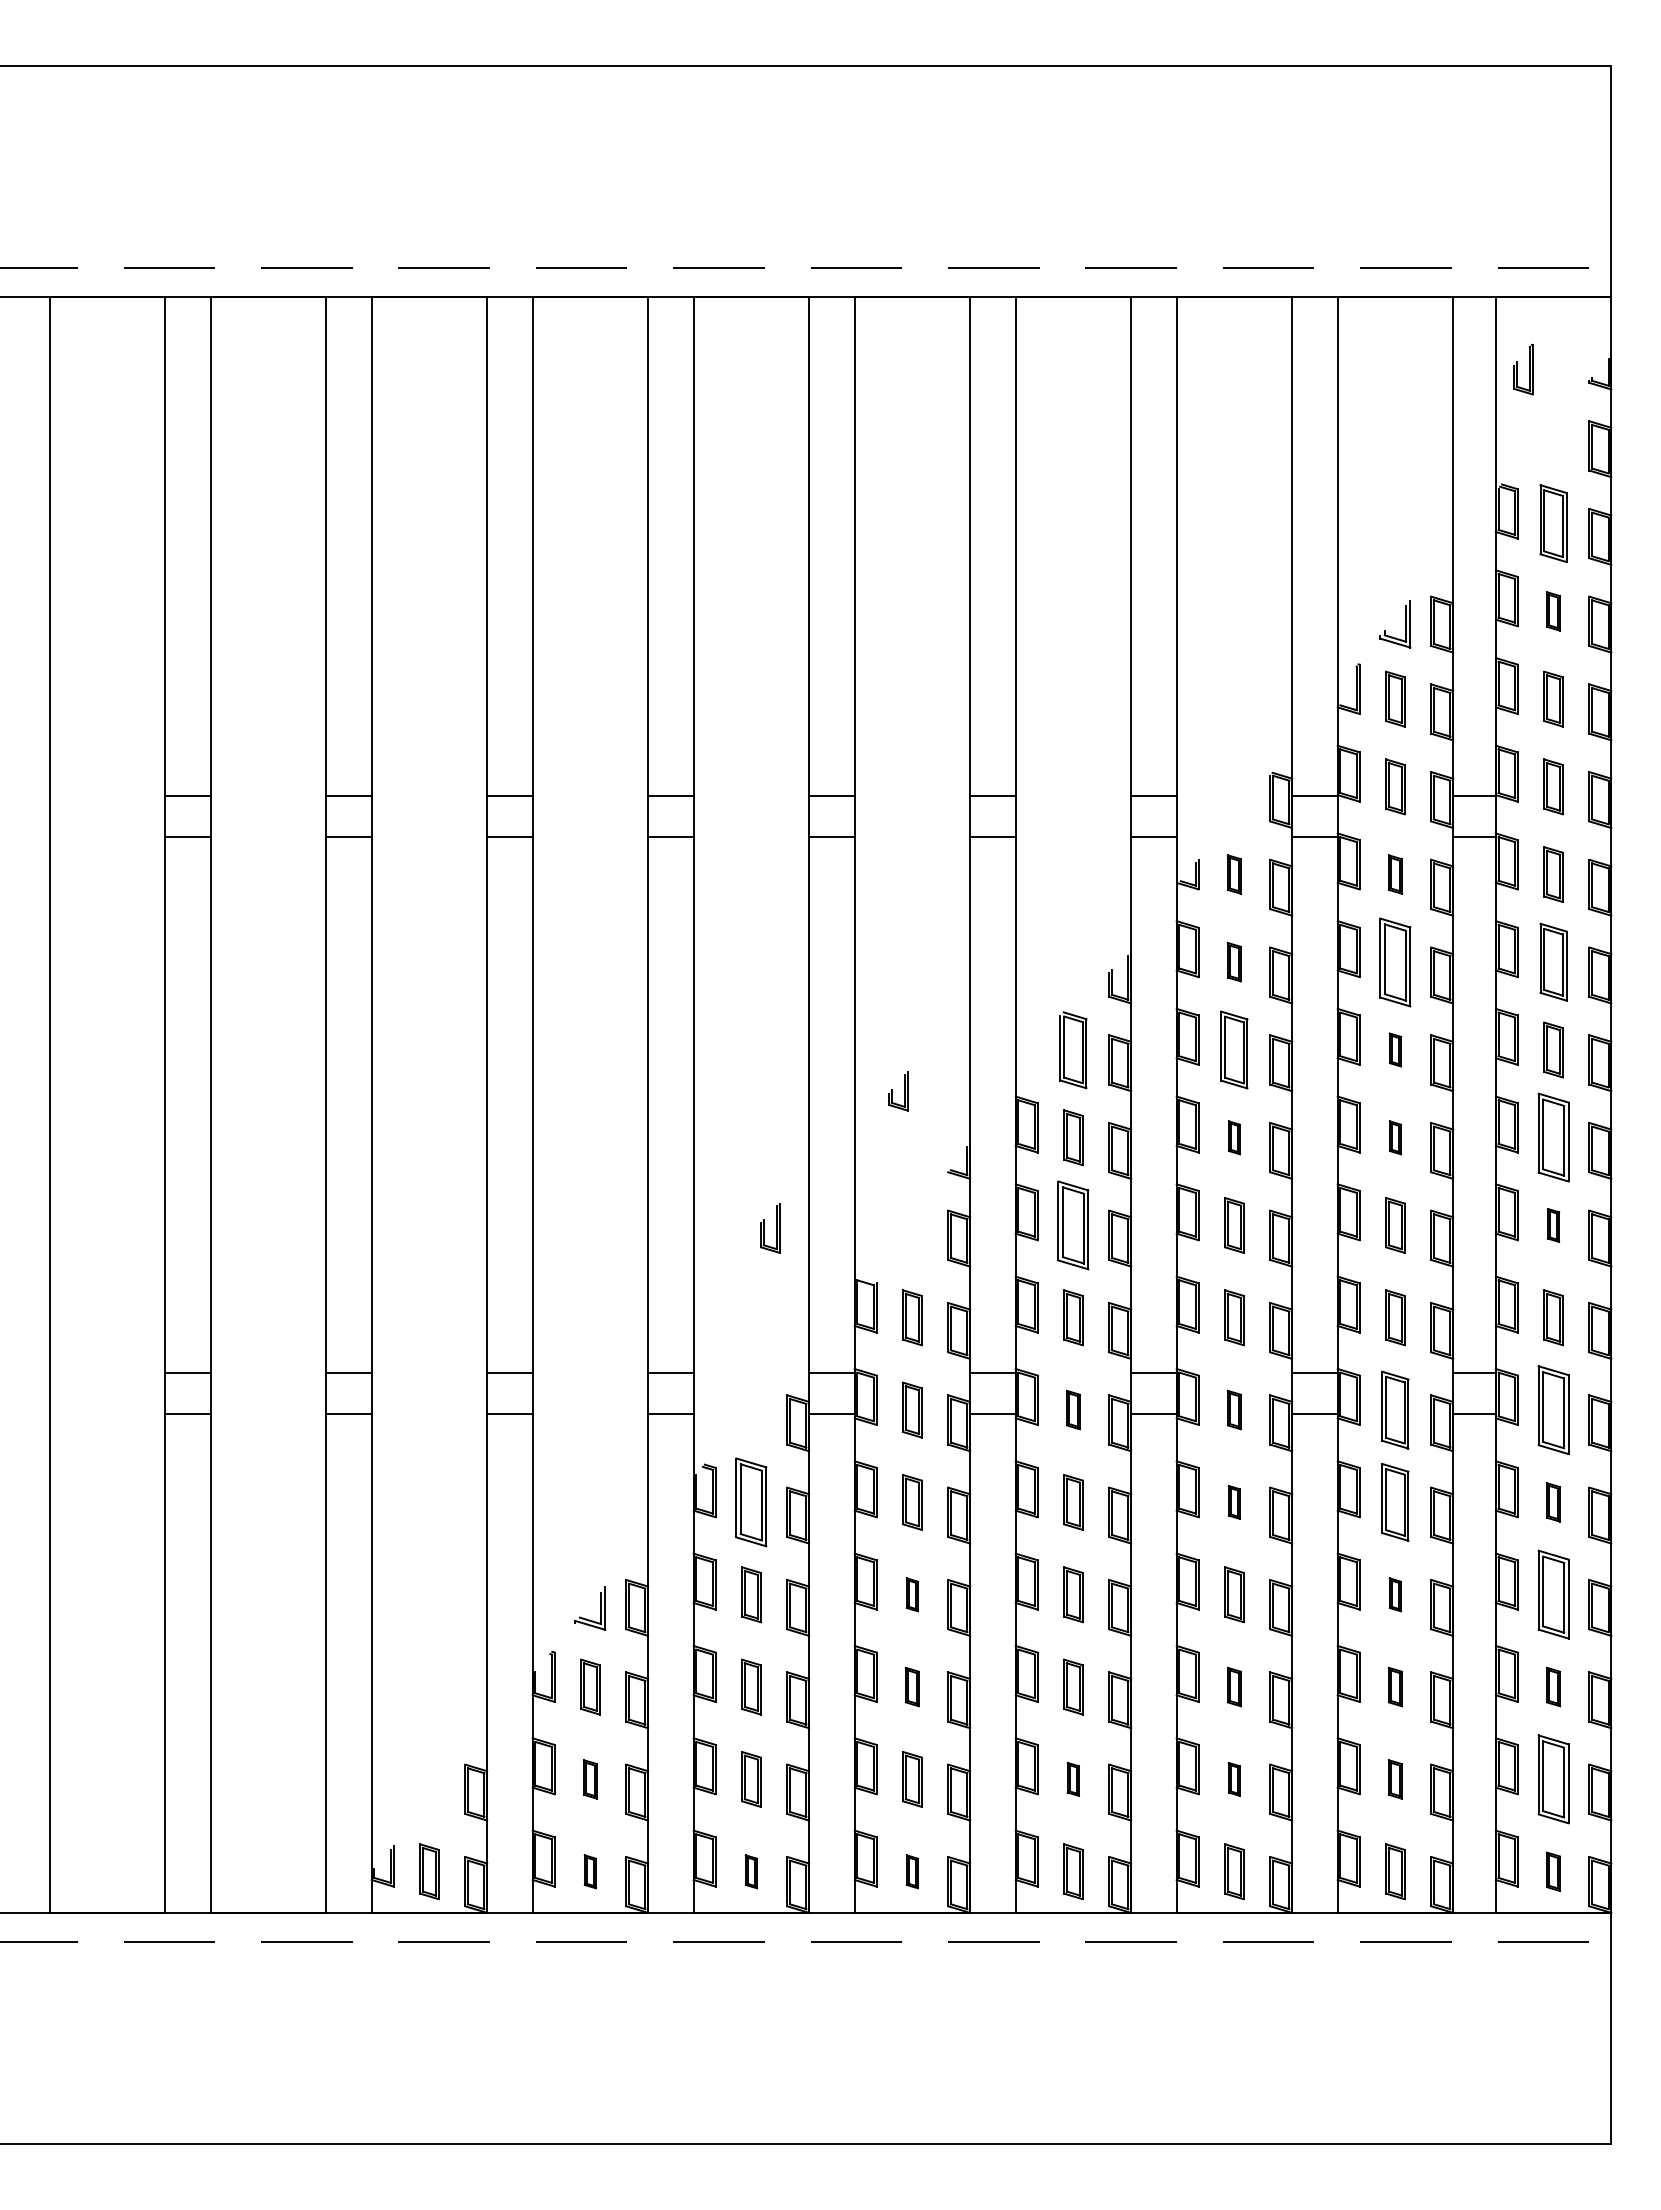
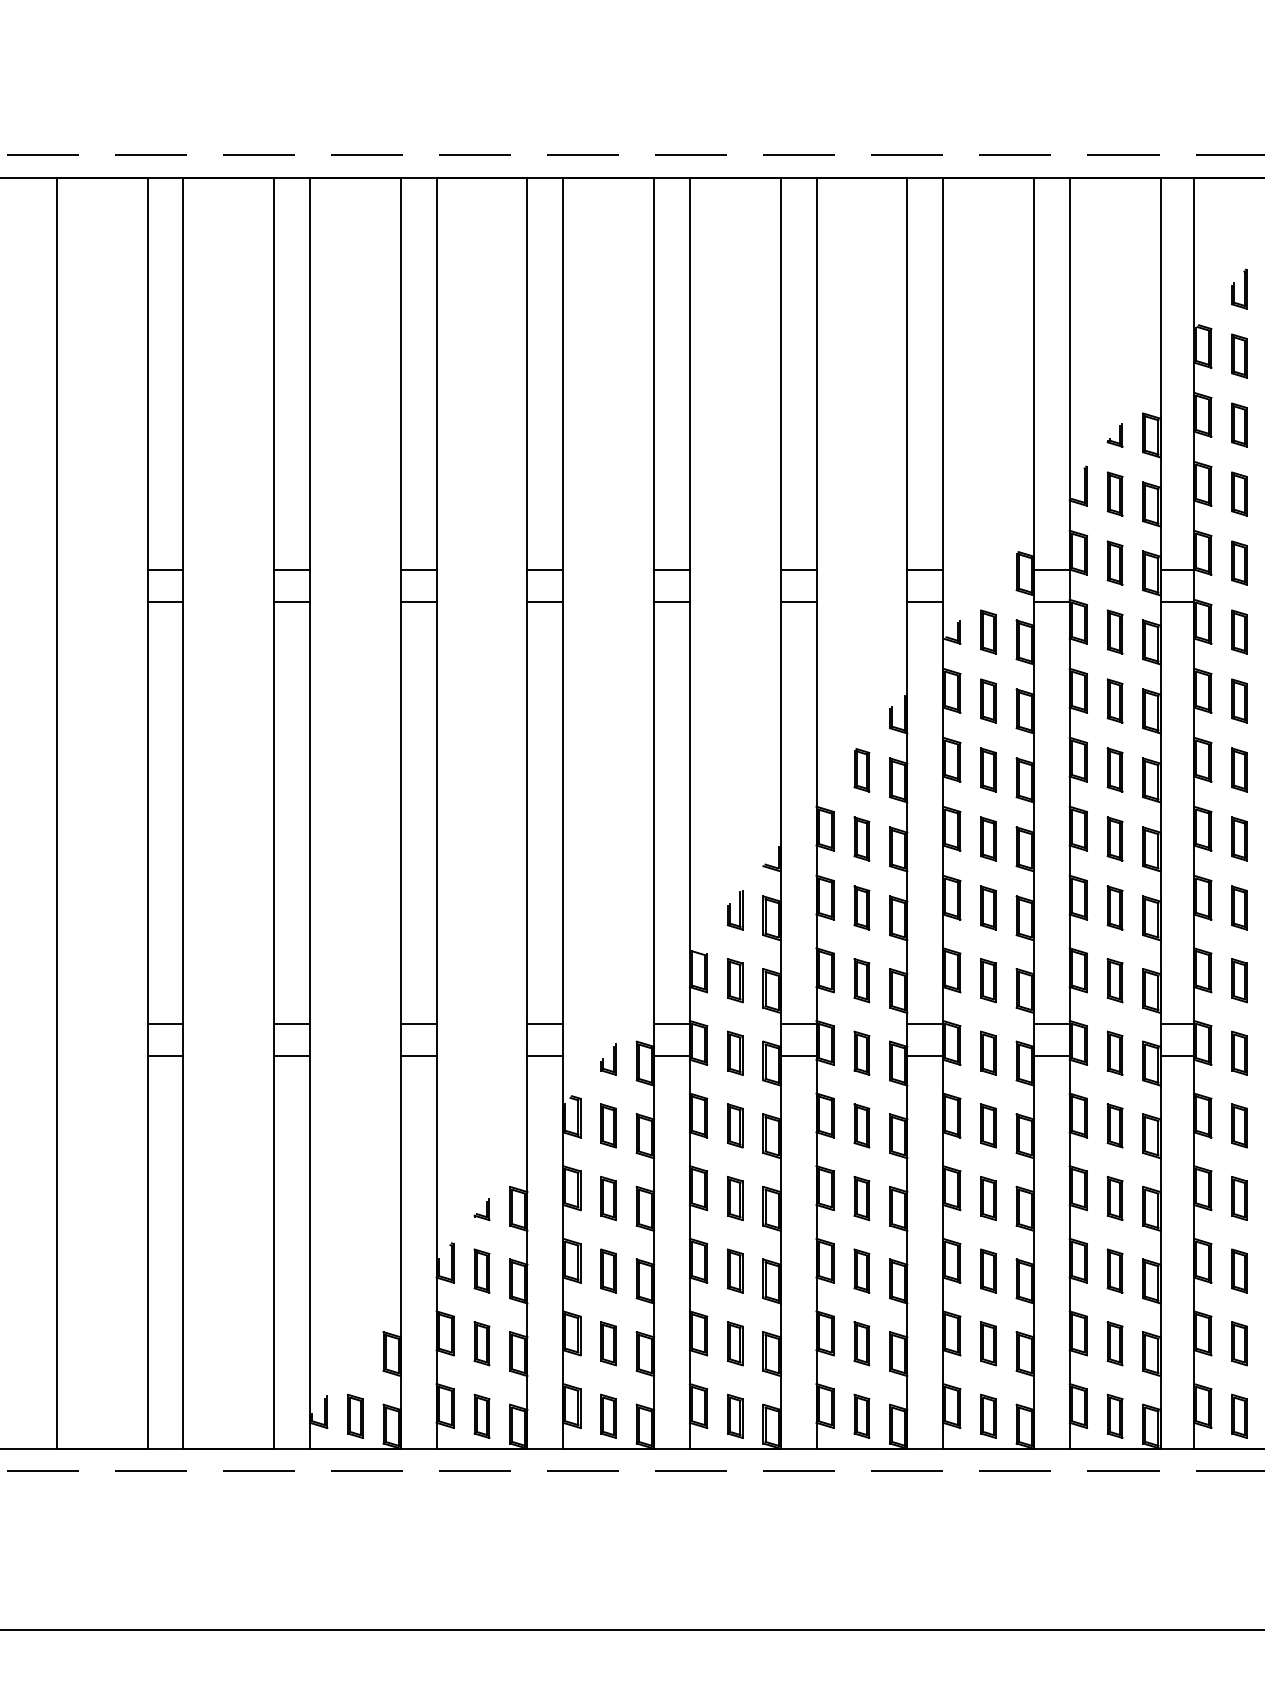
part: (1523, 369) -> (1239, 289), moved
part: (1553, 523) -> (1239, 355), size x0.71
part: (1553, 611) -> (1239, 425), size x1.43
part: (1395, 624) -> (1115, 435), size x0.62
part: (1234, 874) -> (988, 632), size x1.43
part: (1395, 874) -> (1115, 632), size x1.43
part: (1234, 961) -> (988, 700), size x1.43
part: (1395, 961) -> (1115, 700), size x0.62
part: (1553, 962) -> (1239, 701), size x0.71
part: (1234, 1049) -> (988, 769), size x0.71
part: (1395, 1049) -> (1115, 769), size x1.67
part: (1073, 1050) -> (861, 770), size x0.71
part: (898, 1091) -> (608, 1059), moved
part: (1234, 1137) -> (988, 838), size x1.67
part: (1395, 1137) -> (1115, 838), size x1.67
part: (1553, 1137) -> (1239, 838), size x0.62
part: (1073, 1225) -> (861, 908), size x0.62
part: (1553, 1225) -> (1239, 908), size x1.67
part: (770, 1228) -> (735, 910), moved
part: (1073, 1409) -> (861, 1052), size x1.43
part: (1234, 1409) -> (988, 1052), size x1.43
part: (1395, 1409) -> (1115, 1052), size x0.71
part: (1553, 1409) -> (1239, 1052), size x0.62
part: (751, 1502) -> (608, 1125), size x0.62
part: (1234, 1502) -> (988, 1125), size x1.67
part: (1395, 1502) -> (1115, 1125), size x0.71
part: (1553, 1502) -> (1239, 1125), size x1.43
part: (912, 1594) -> (735, 1198), size x1.67
part: (1395, 1594) -> (1115, 1198), size x1.67
part: (1553, 1594) -> (1239, 1198), size x0.62
part: (590, 1609) -> (482, 1210), size x0.62
part: (912, 1686) -> (735, 1270), size x1.43
part: (1234, 1686) -> (988, 1270), size x1.43
part: (1395, 1686) -> (1115, 1270), size x1.43
part: (1553, 1686) -> (1239, 1270), size x1.43
part: (590, 1779) -> (482, 1343), size x1.43
part: (1073, 1779) -> (861, 1343), size x1.67
part: (1234, 1779) -> (988, 1343), size x1.67
part: (1395, 1779) -> (1115, 1343), size x1.43
part: (1553, 1779) -> (1239, 1343), size x0.62
part: (590, 1871) -> (482, 1416), size x1.67
part: (751, 1871) -> (608, 1416), size x1.67
part: (912, 1871) -> (735, 1416), size x1.67
part: (1553, 1871) -> (1239, 1416), size x1.43

